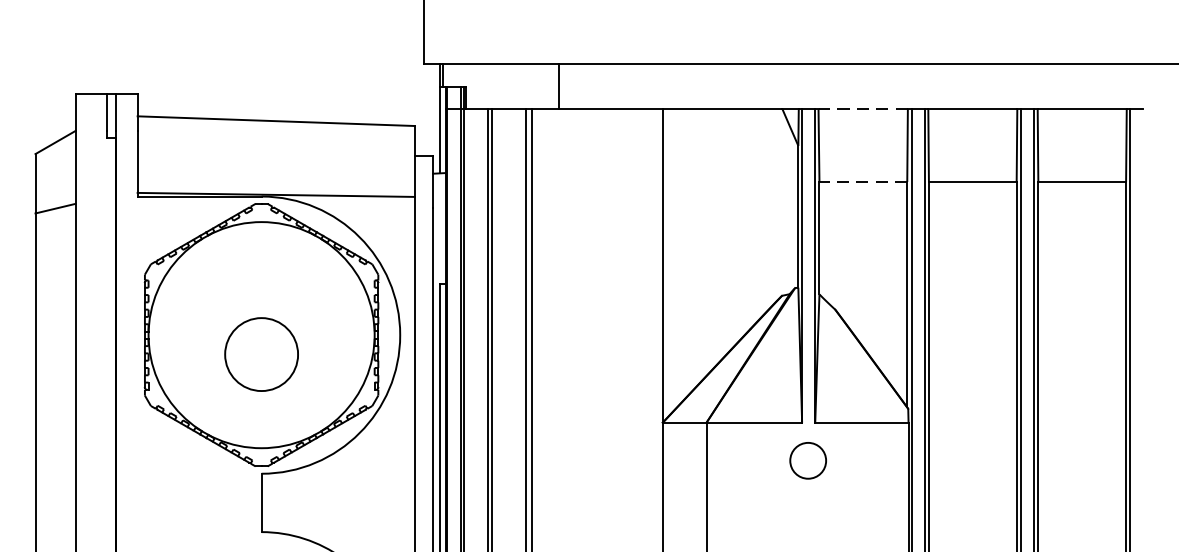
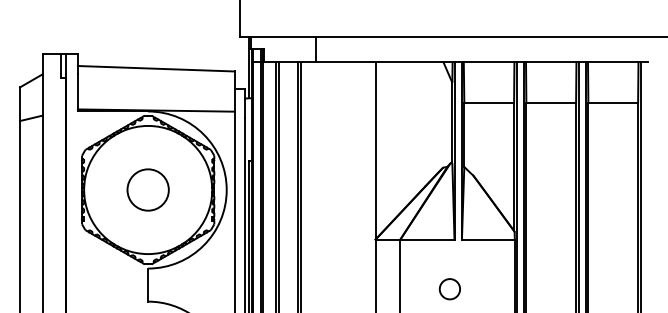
line: (862, 108) -> (488, 61), dashed -> solid
line: (863, 182) -> (489, 103), dashed -> solid
circle: (260, 353) -> (147, 189), moved
circle: (807, 461) -> (449, 289), moved

